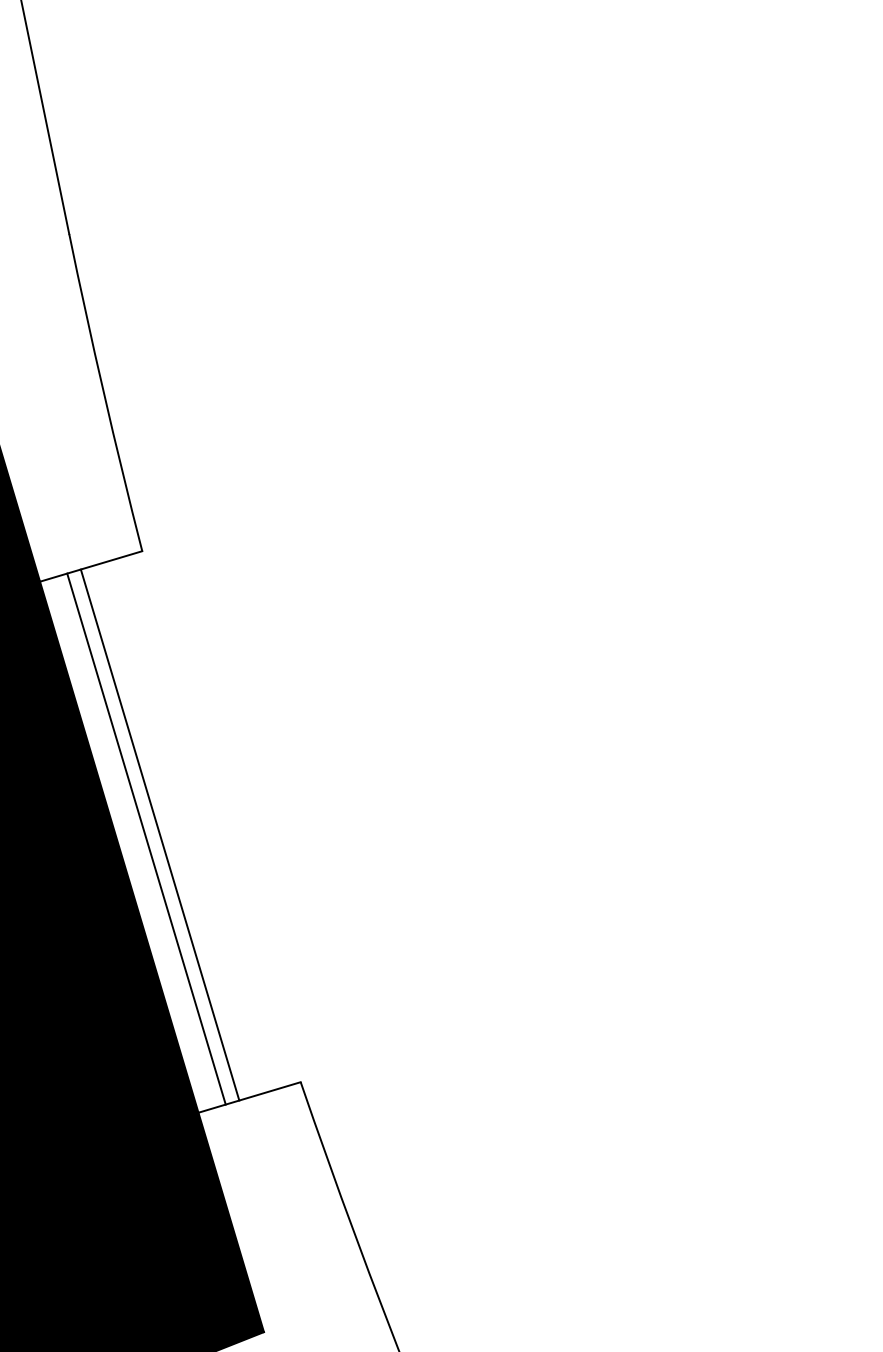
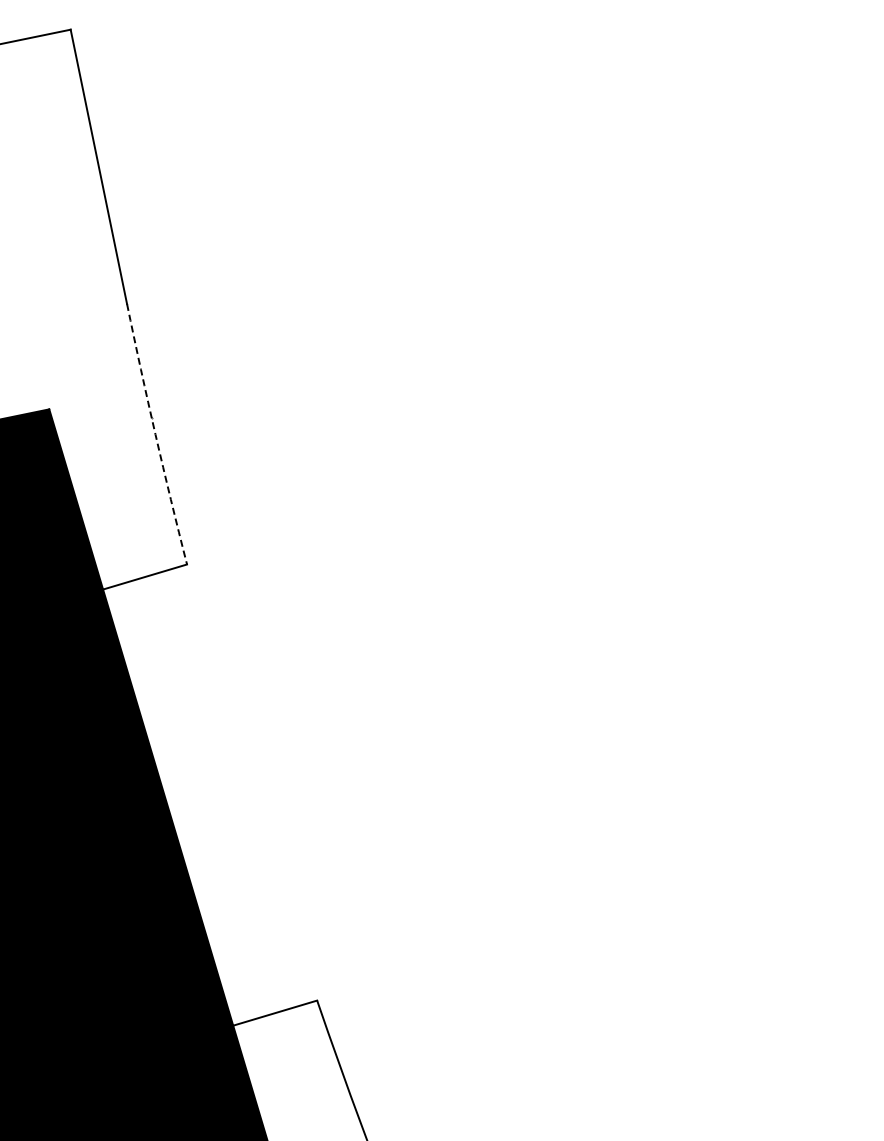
arc: (103, 392) -> (155, 434), solid -> dashed
line: (159, 834) -> (201, 797), removed
line: (146, 838) -> (190, 800), removed

